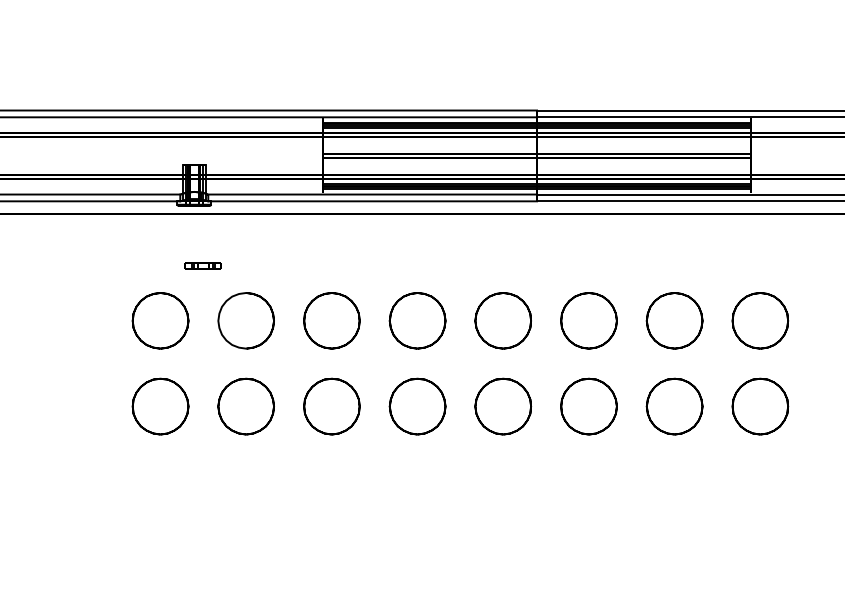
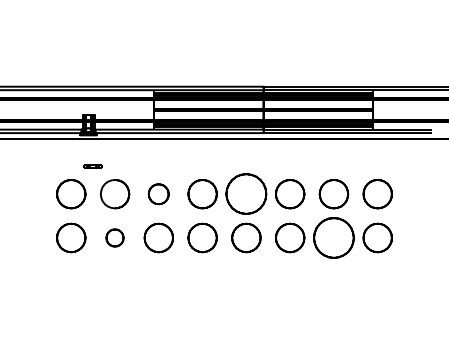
part: (331, 321) -> (158, 194), size x0.7
part: (503, 321) -> (246, 194), size x1.4
part: (245, 405) -> (114, 237), size x0.6
part: (673, 405) -> (333, 237), size x1.4

